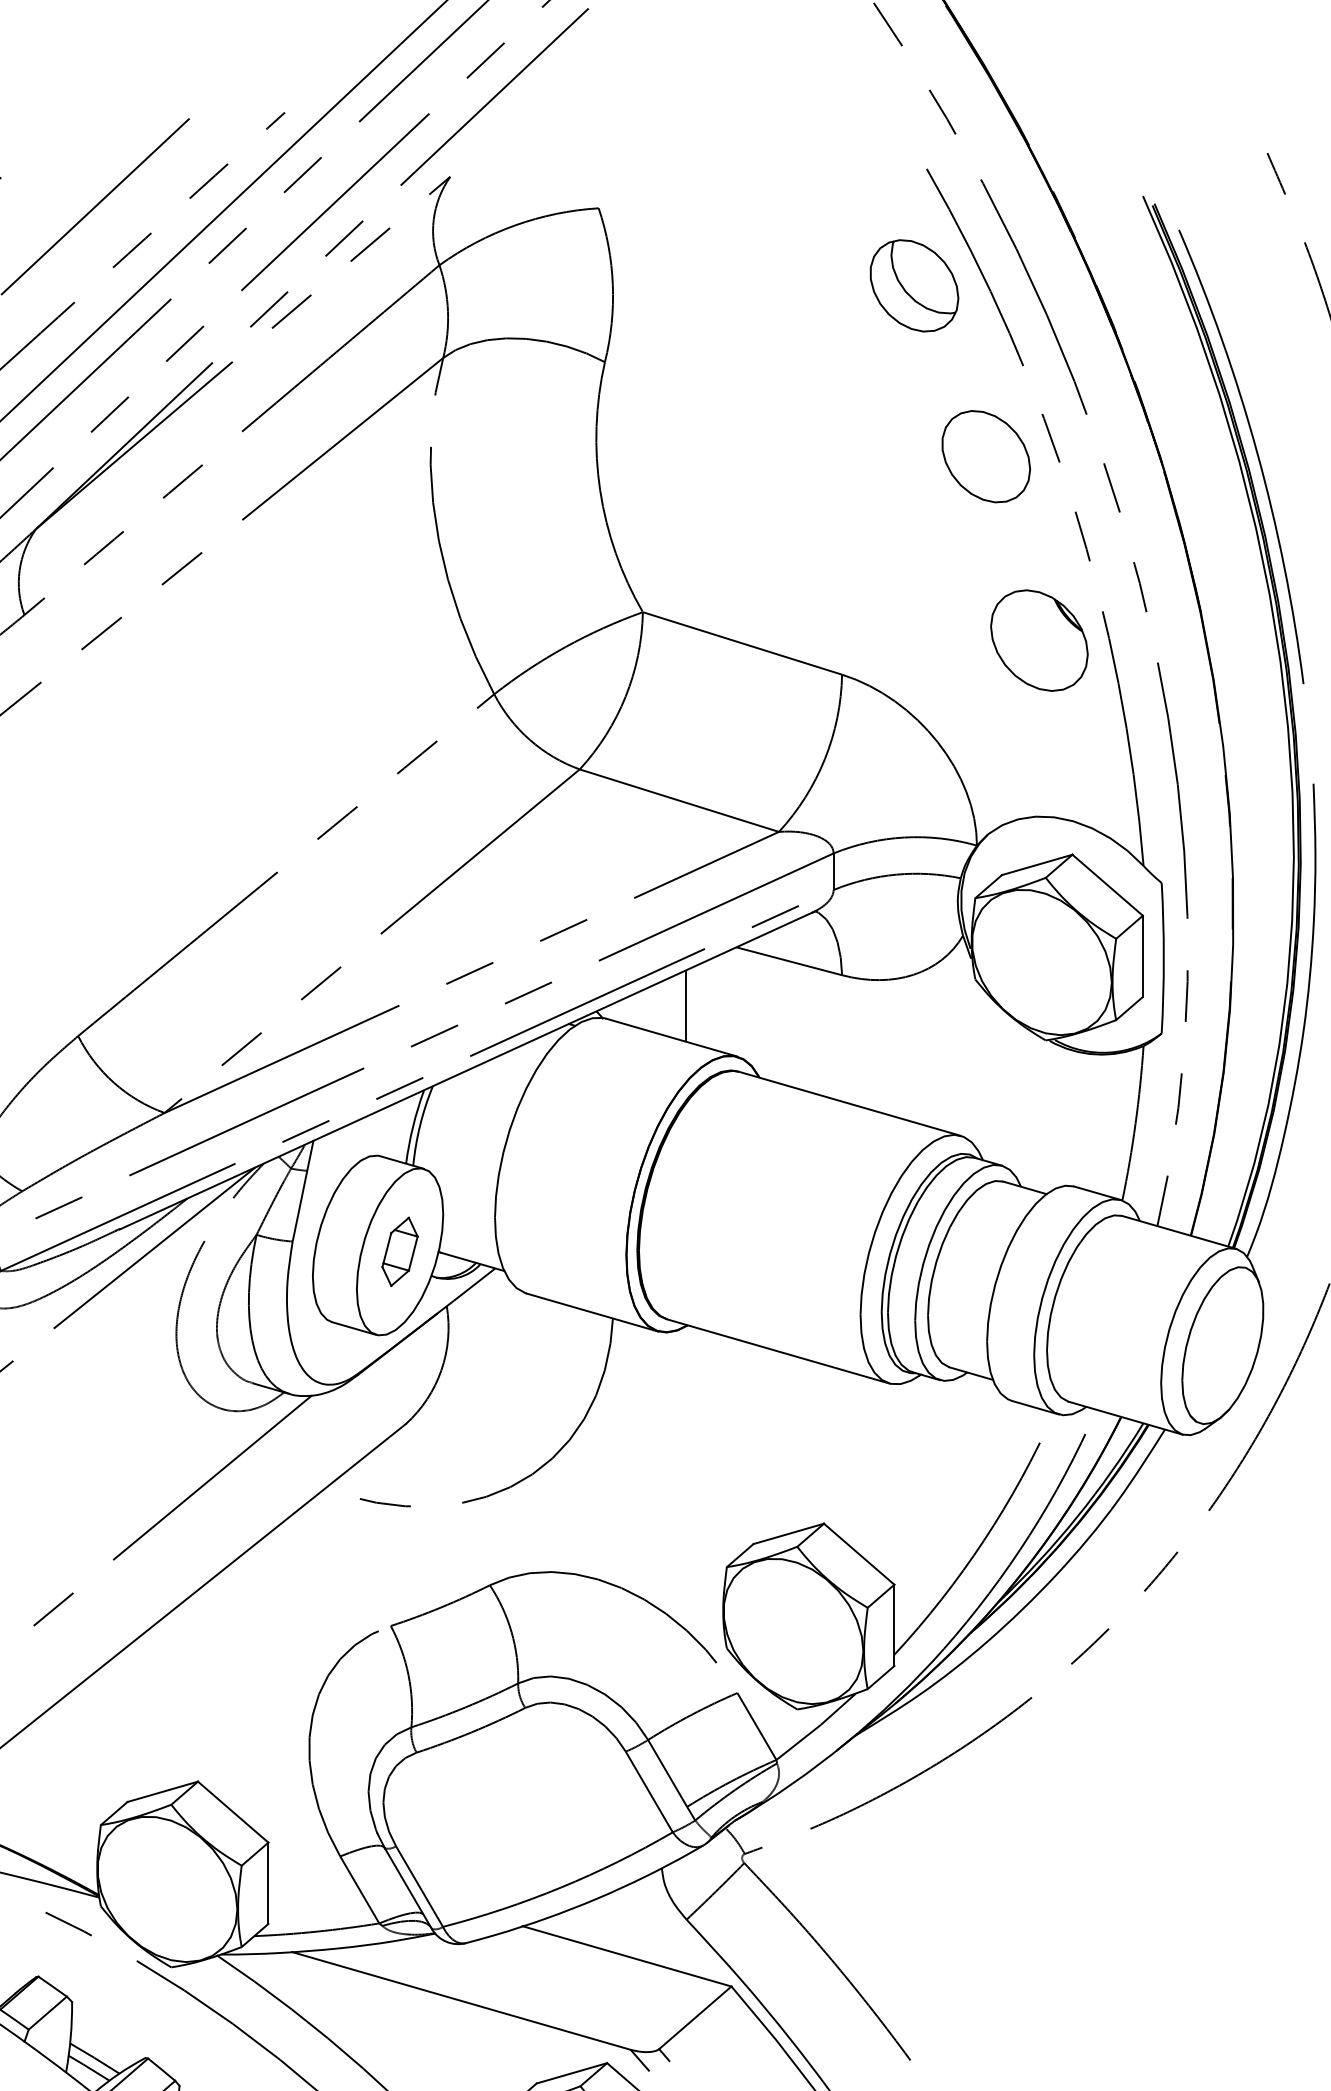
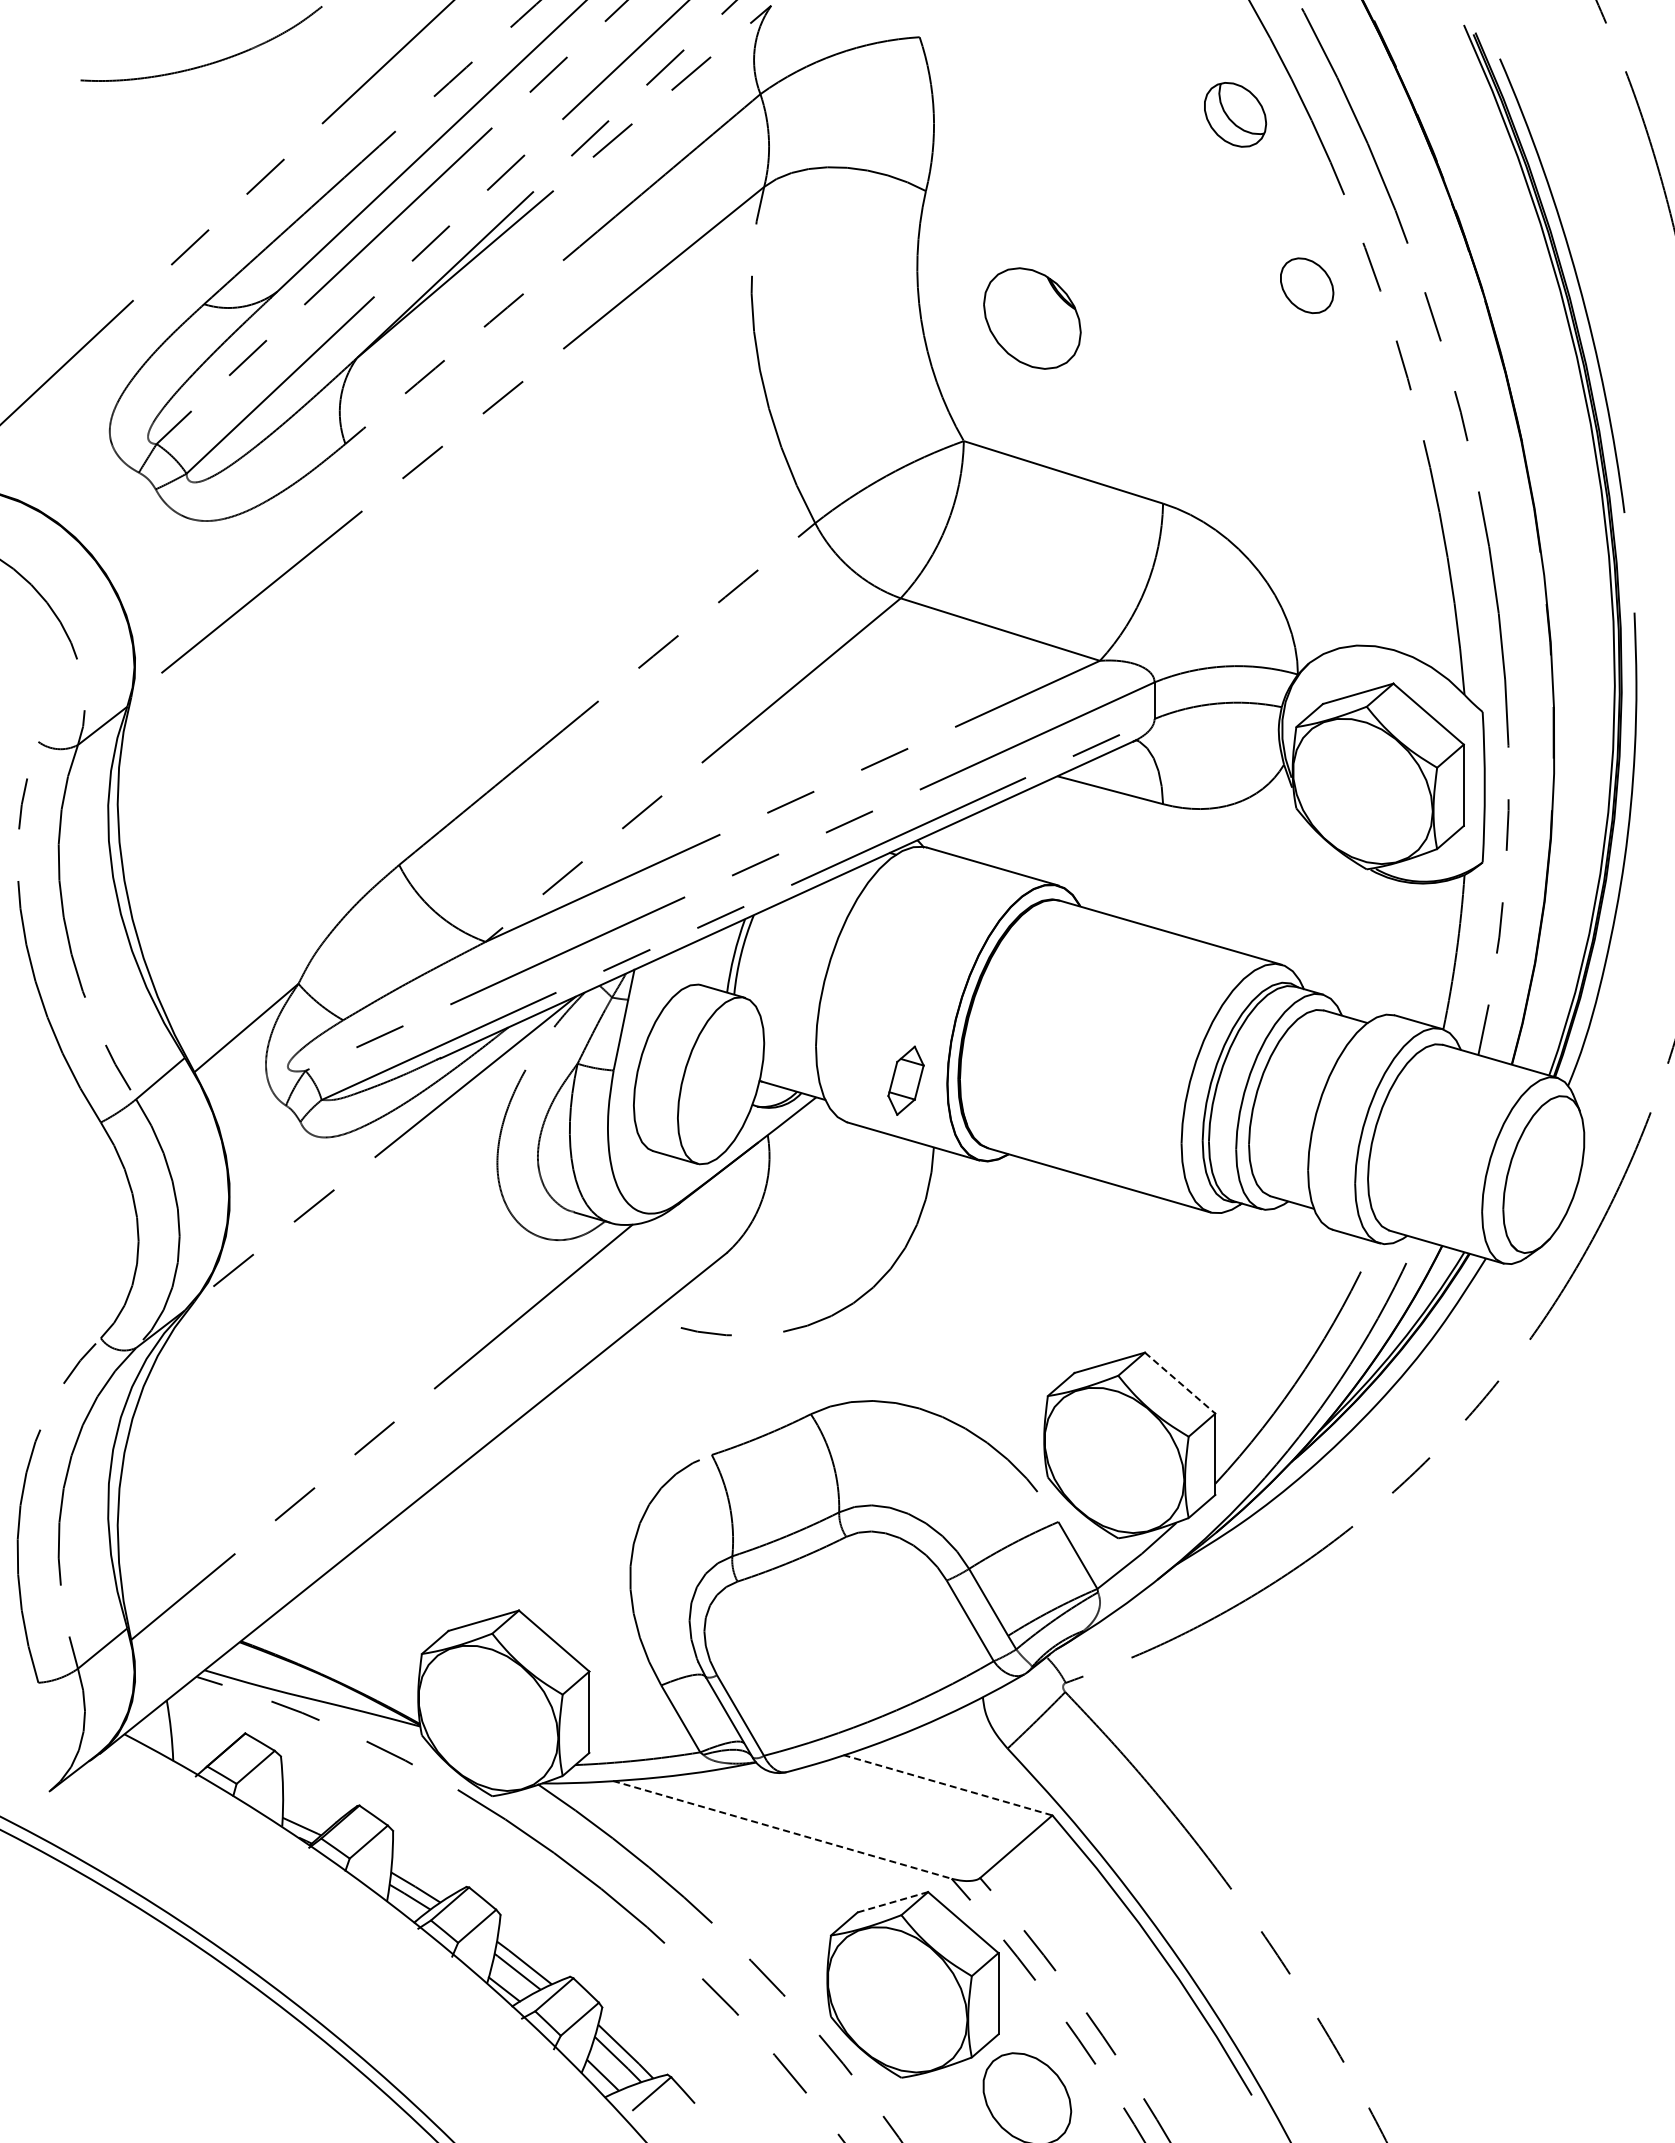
part: (914, 285) -> (1235, 114), size x0.7
part: (985, 456) -> (1306, 285), size x0.6
part: (1039, 640) -> (1032, 318), moved
line: (685, 1005) -> (1006, 834), removed
part: (399, 1251) -> (905, 1080), moved
line: (859, 1554) -> (1180, 1383), solid -> dashed
line: (626, 1956) -> (947, 1785), solid -> dashed
line: (461, 2001) -> (782, 1830), solid -> dashed
line: (571, 2073) -> (892, 1902), solid -> dashed

